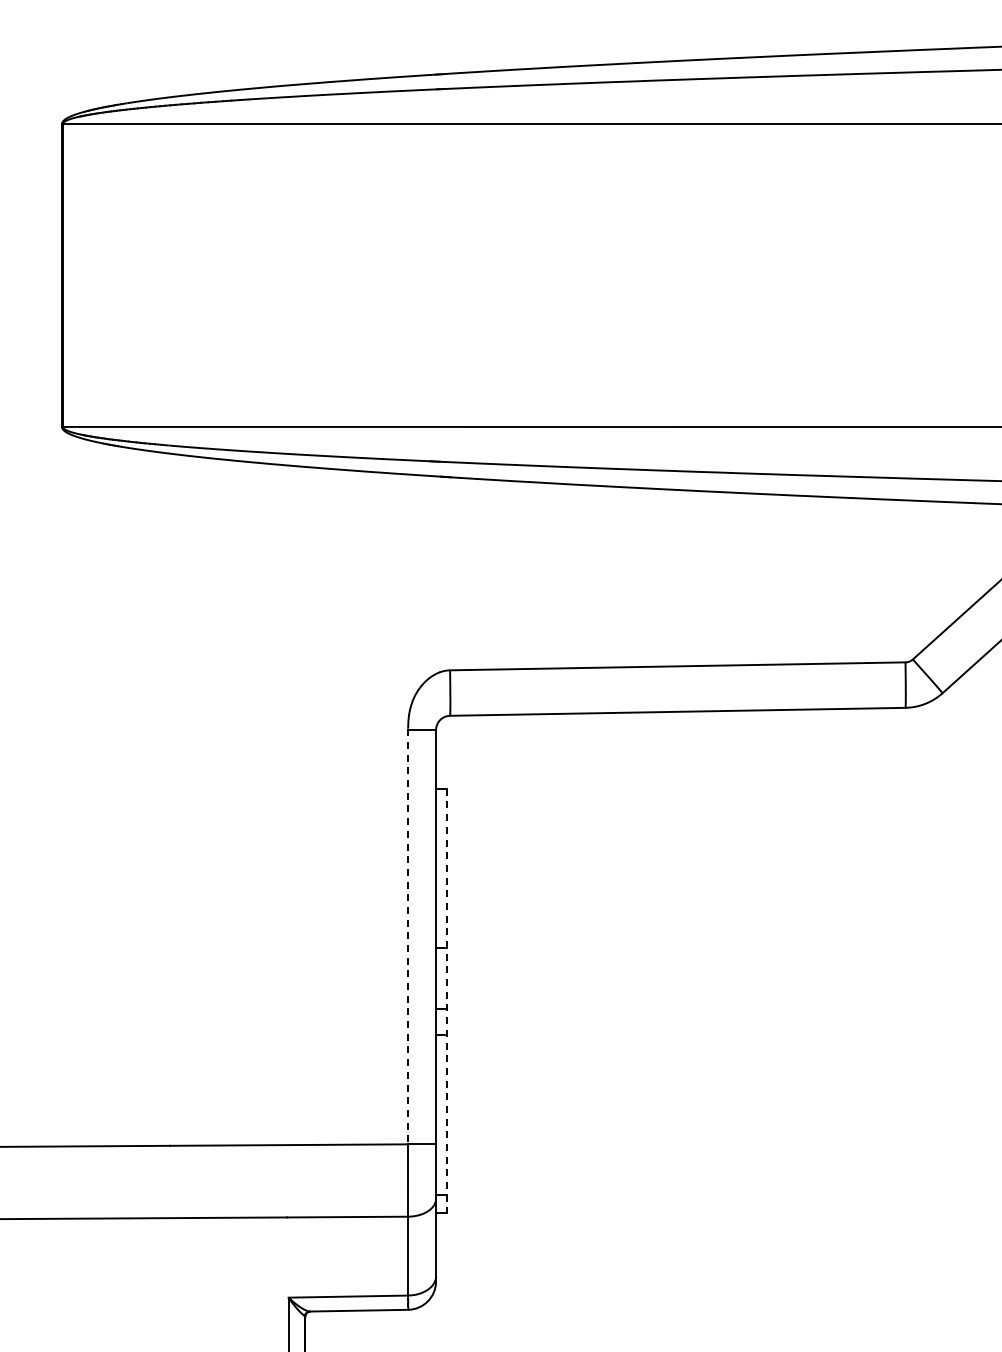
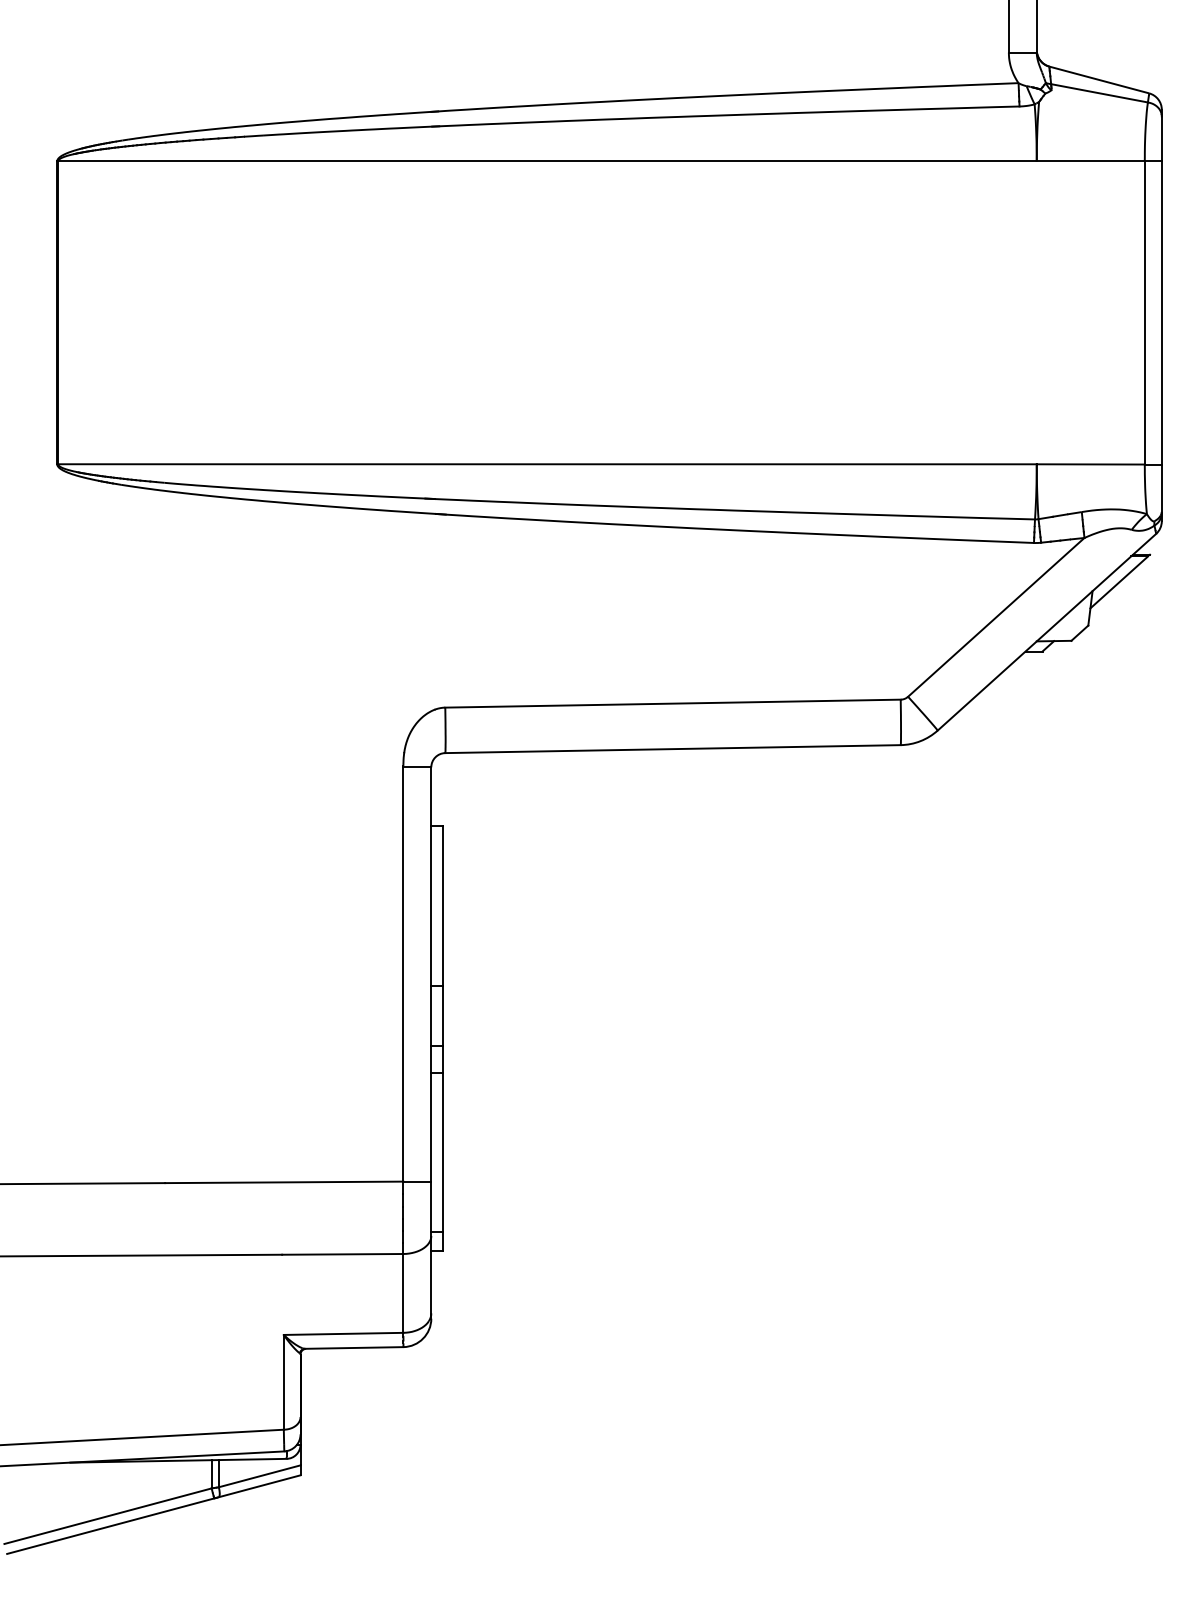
line: (408, 937) -> (403, 974), dashed -> solid
line: (447, 1001) -> (442, 1038), dashed -> solid

